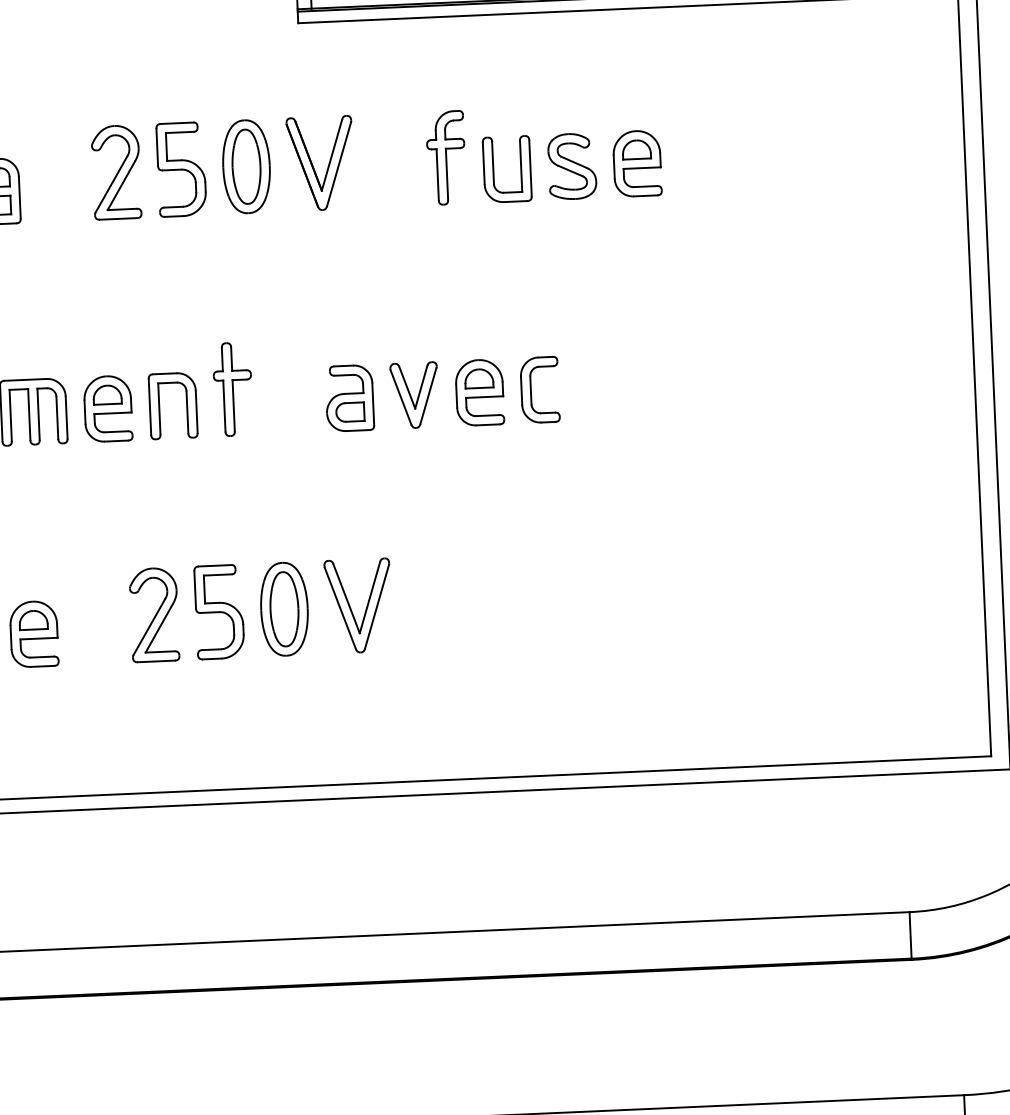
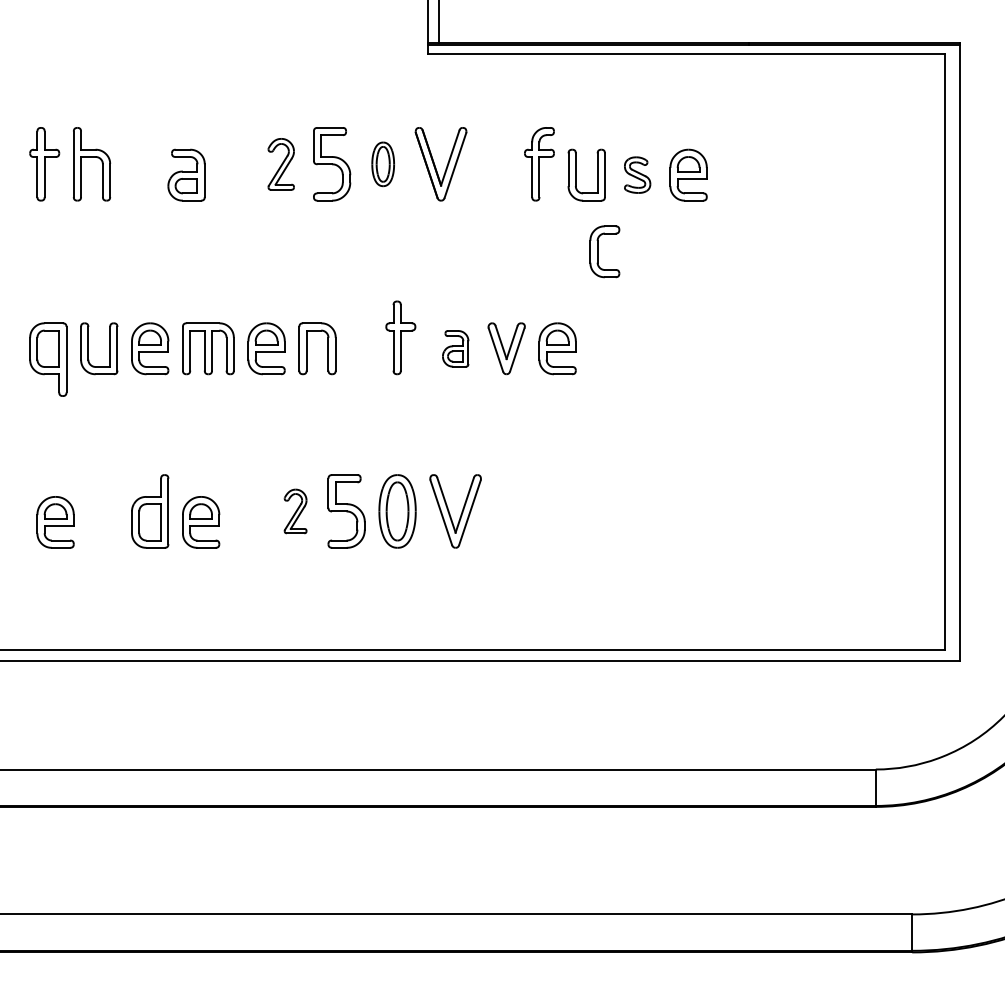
part: (572, 165) -> (637, 174), size x0.7
part: (247, 167) -> (383, 164), size x0.6
part: (116, 172) -> (281, 164), size x0.7
part: (232, 388) -> (400, 337), moved
part: (539, 389) -> (604, 251), moved
part: (349, 397) -> (455, 348), size x0.7
part: (154, 615) -> (295, 511), size x0.6

